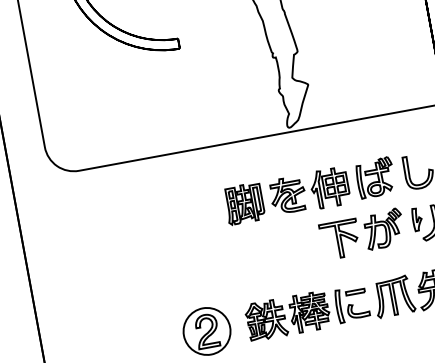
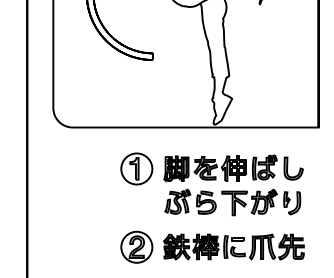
part: (185, 214) -> (136, 168), added
part: (274, 248) -> (190, 201), added

